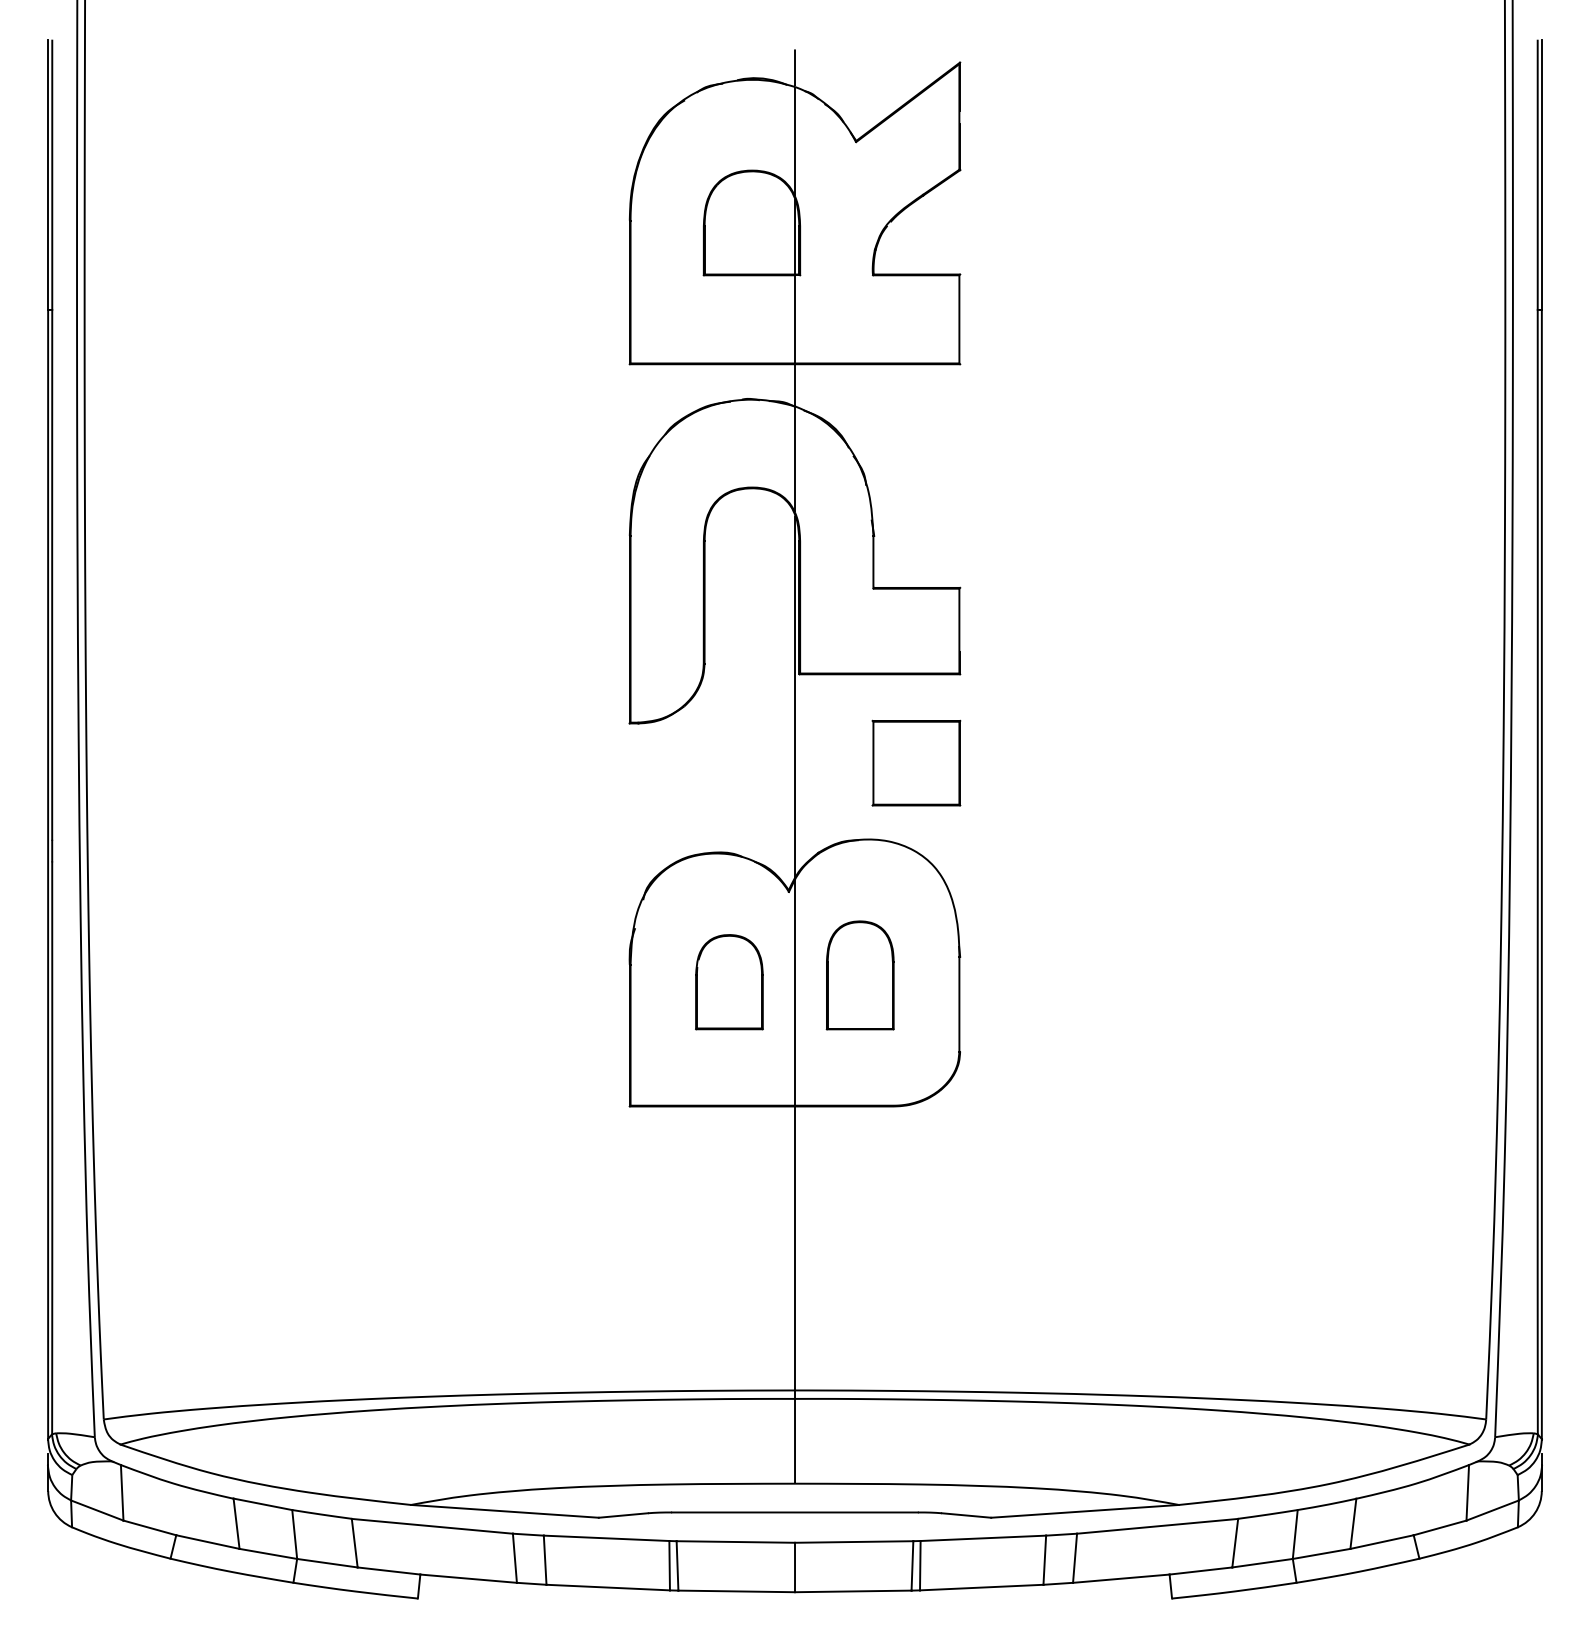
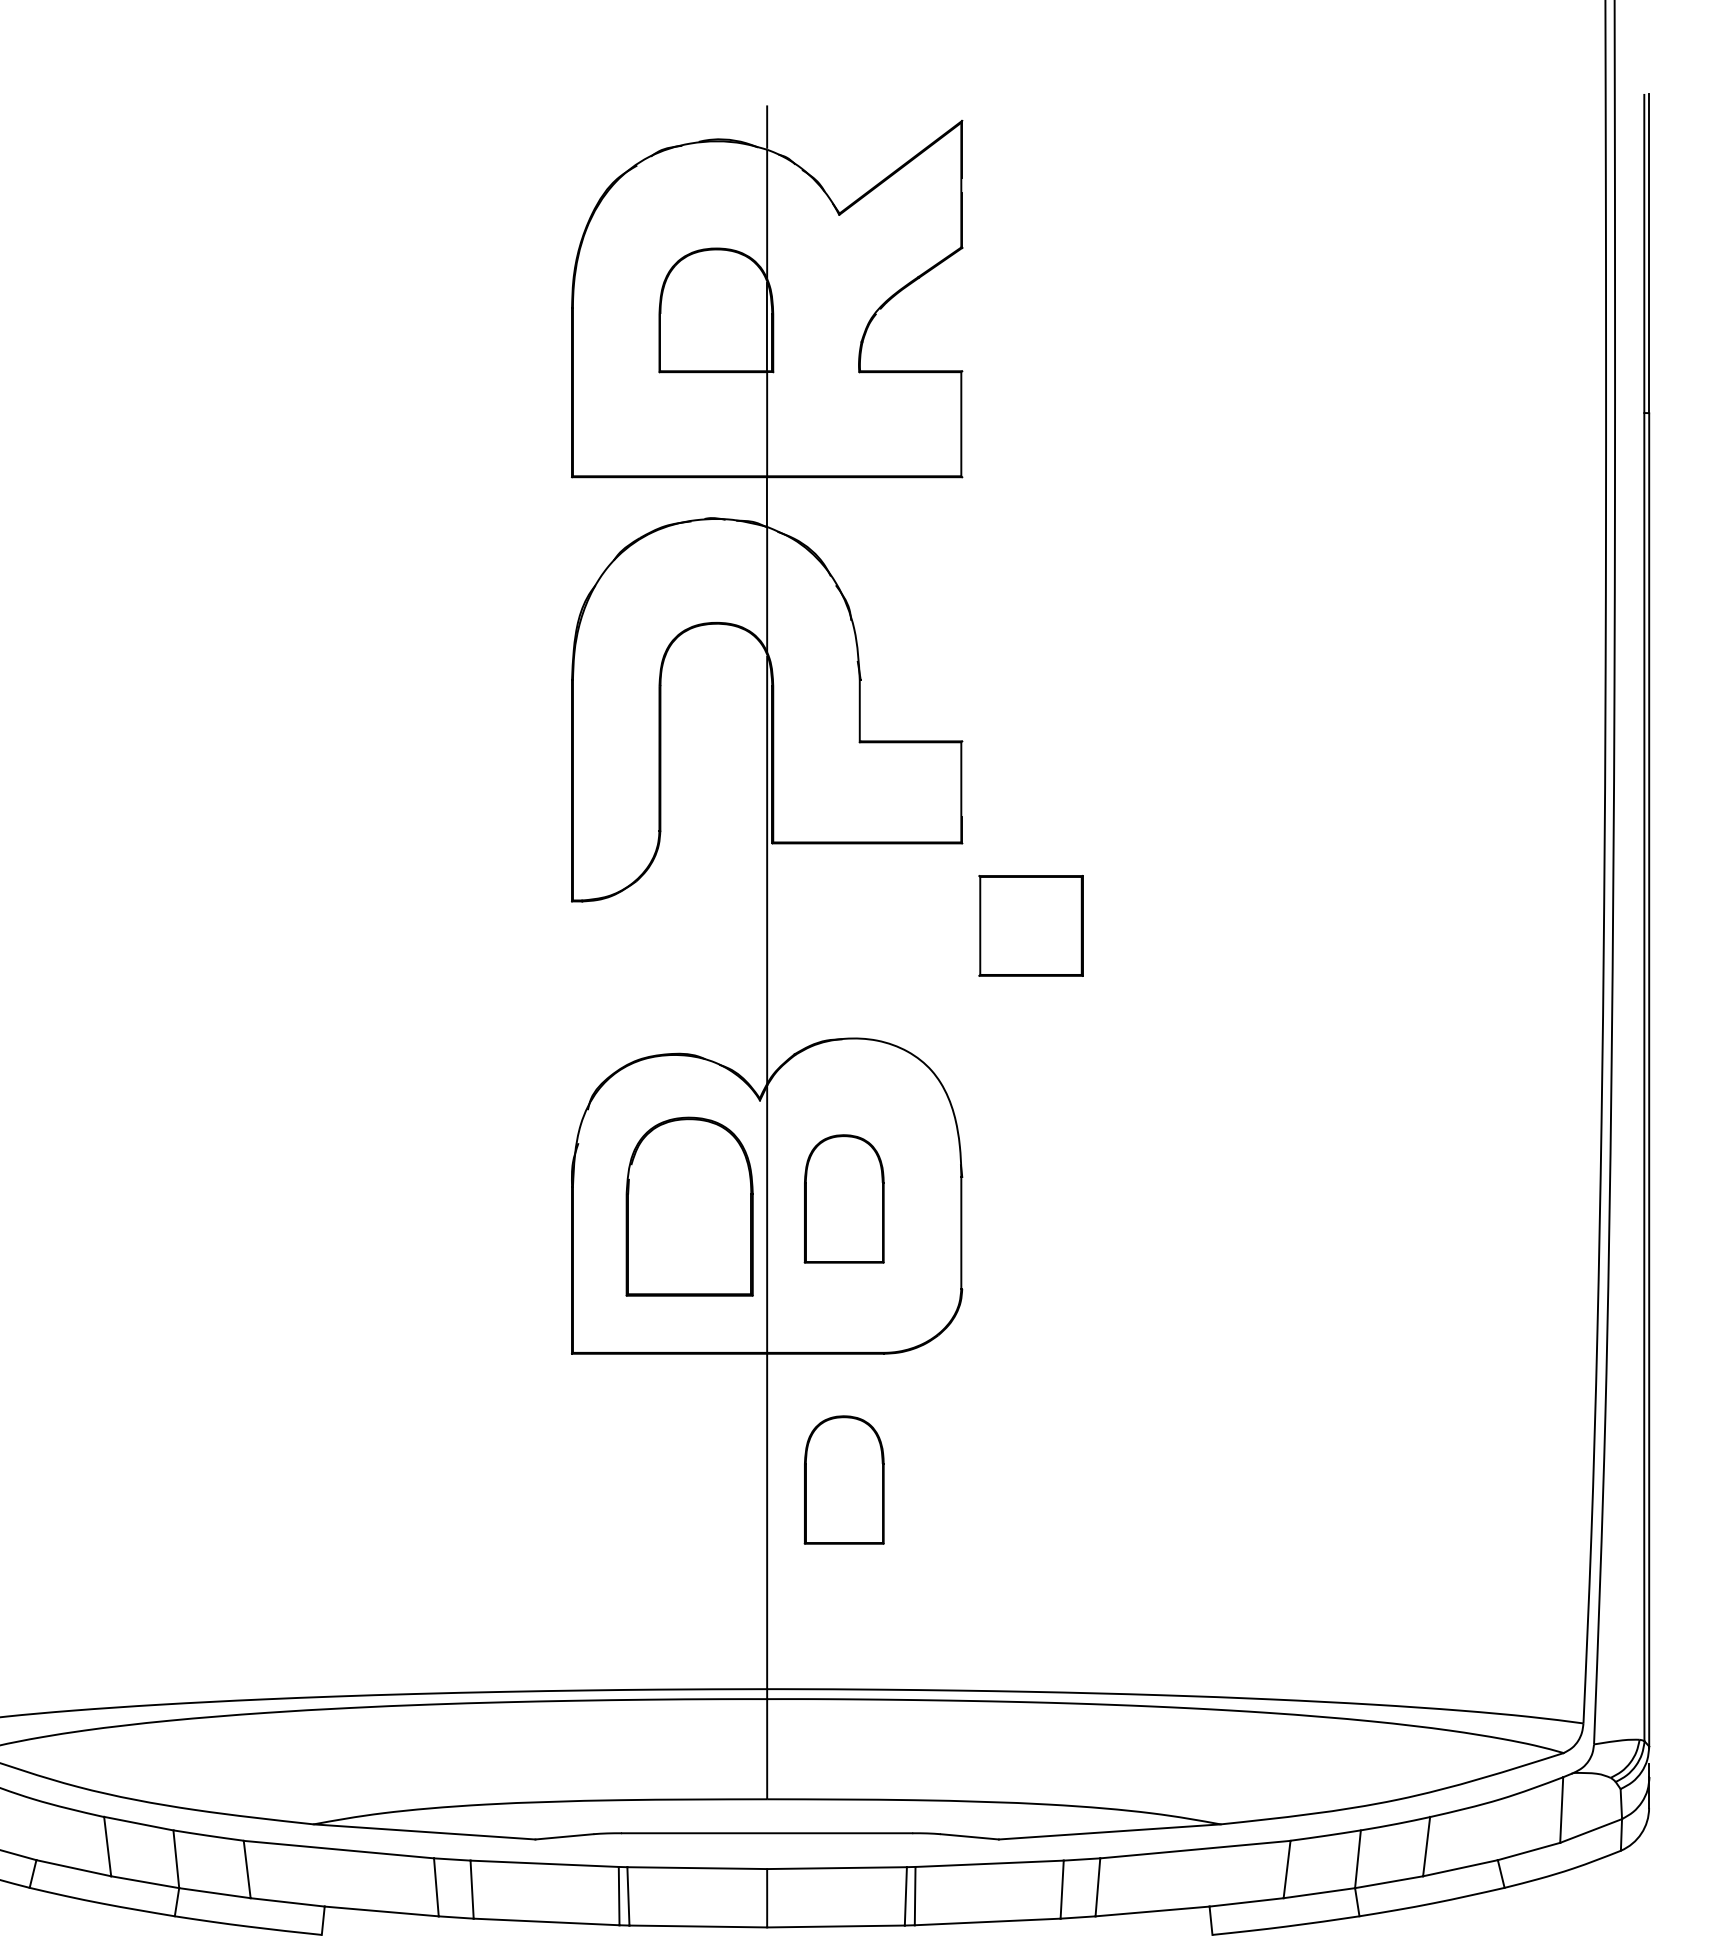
part: (916, 762) -> (1031, 925), moved
part: (729, 982) -> (689, 1207), size x1.6
part: (859, 1213) -> (843, 1480), added

